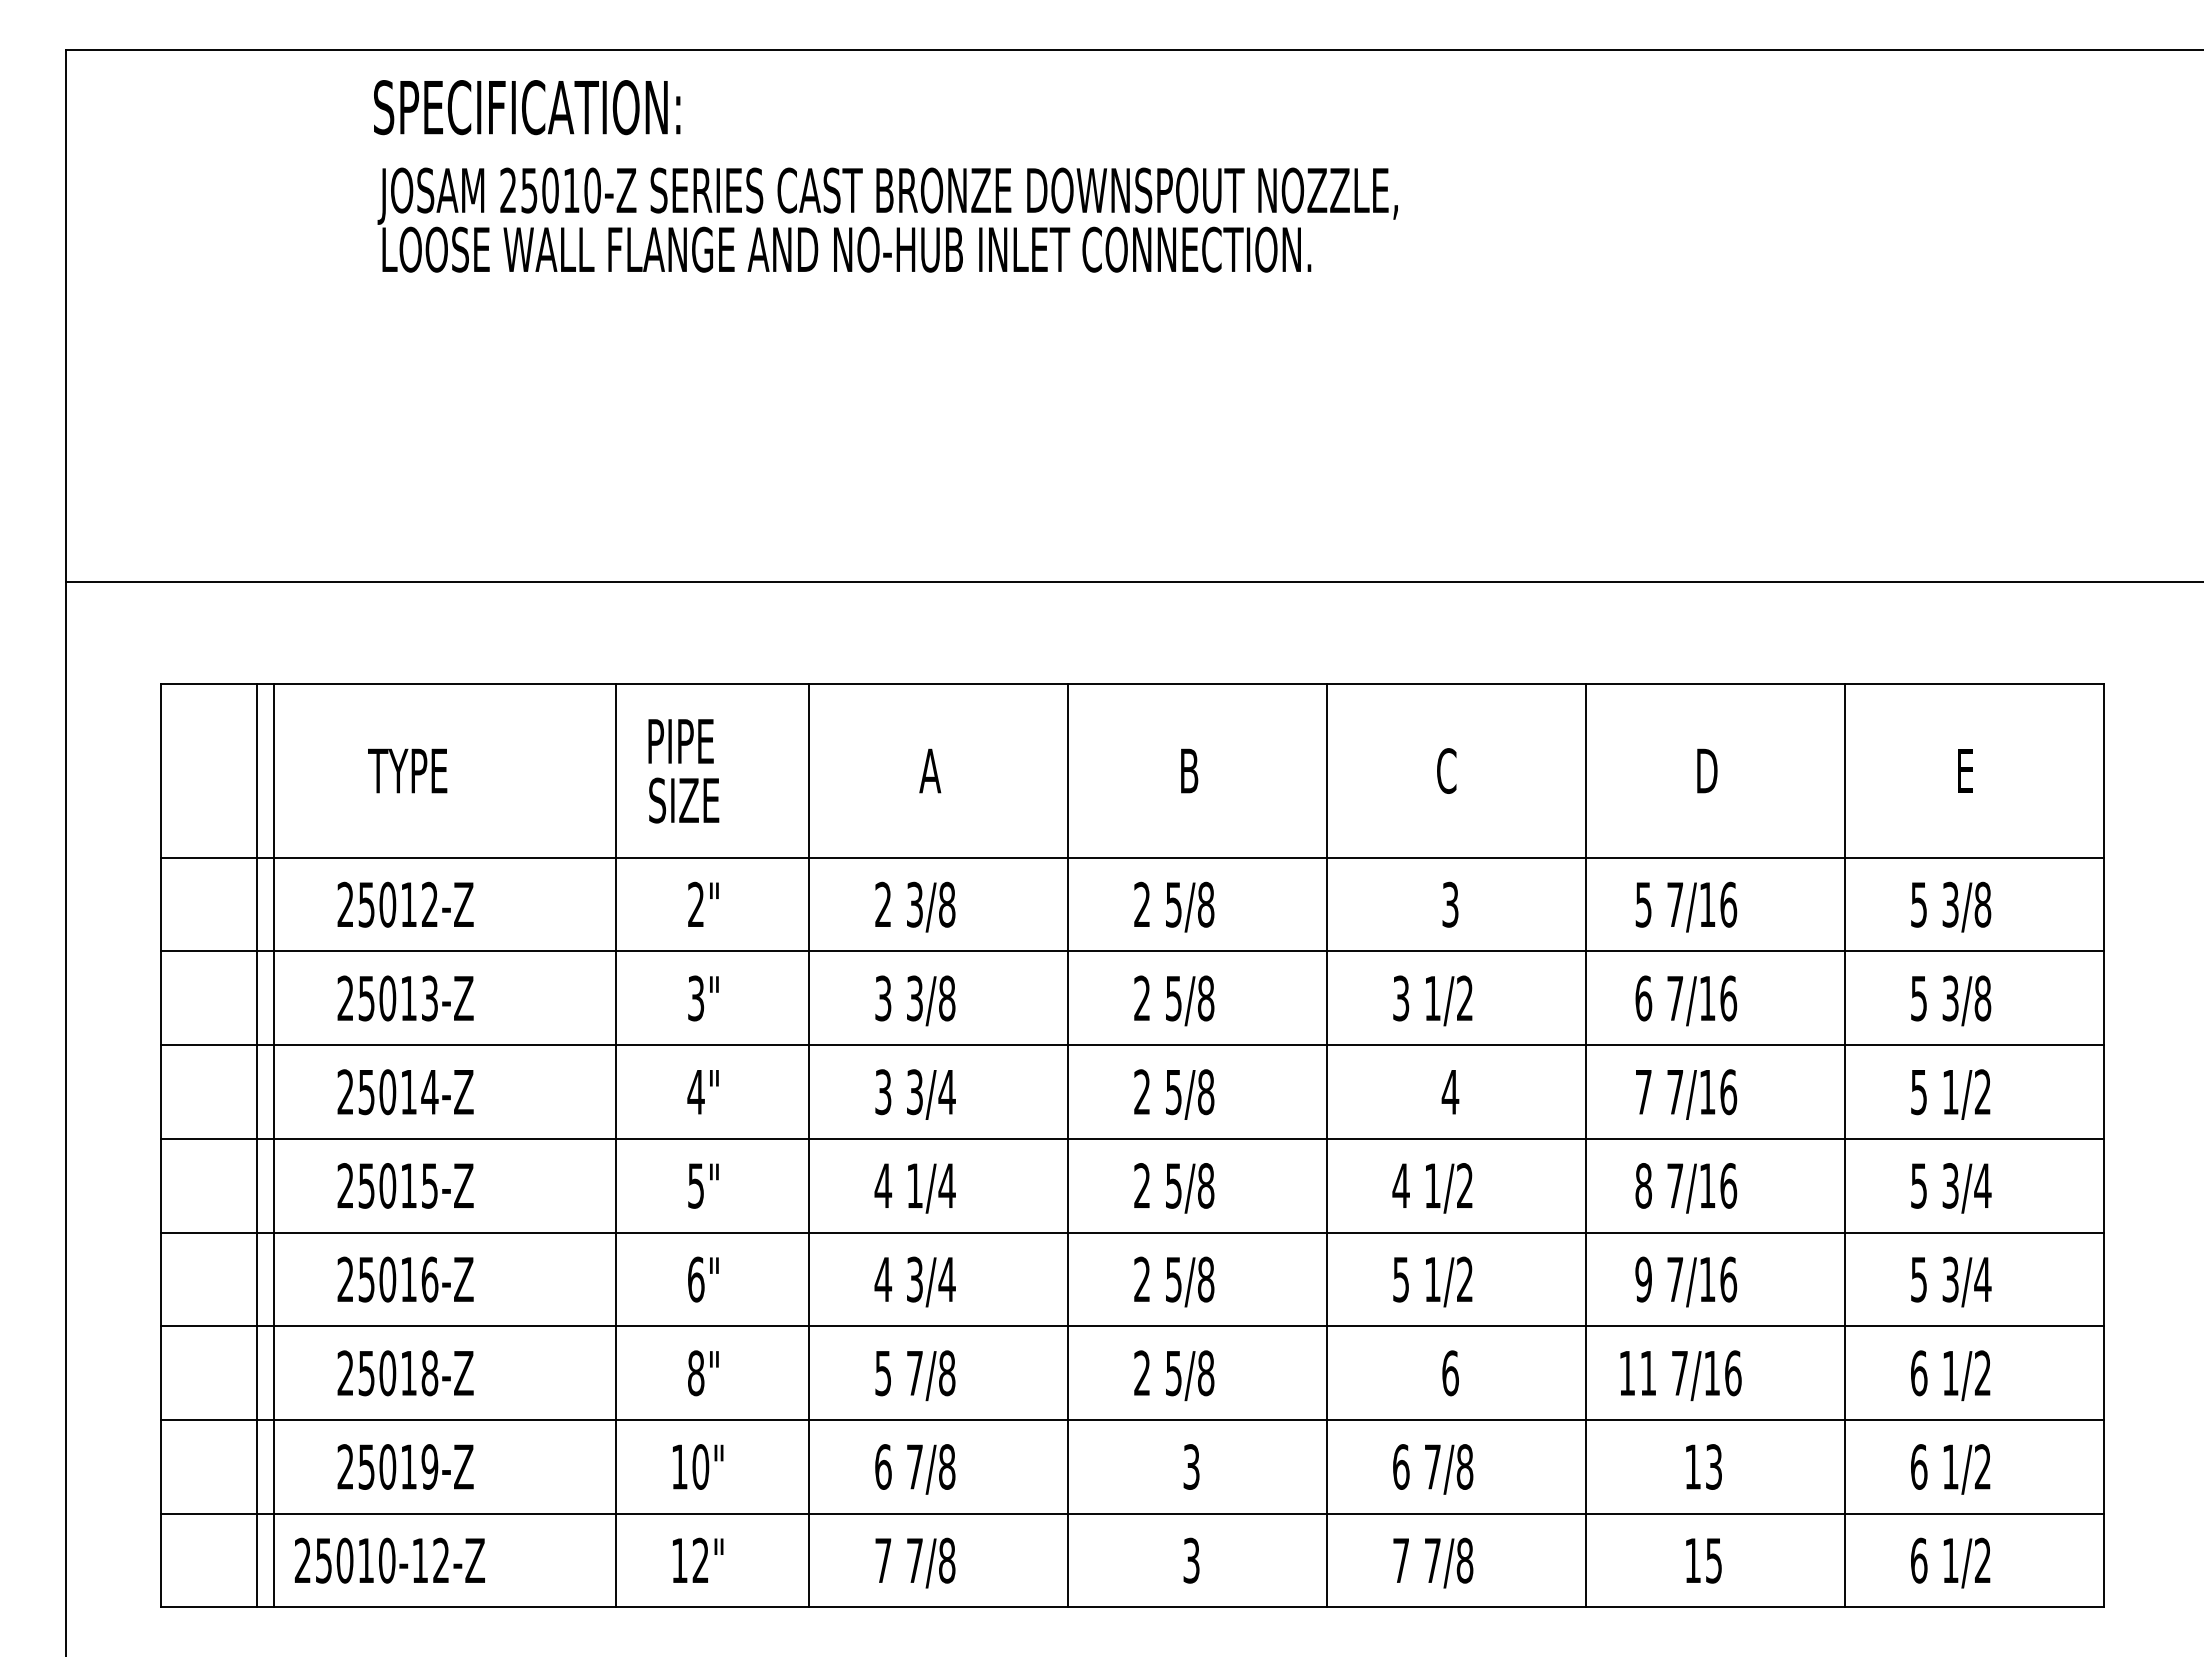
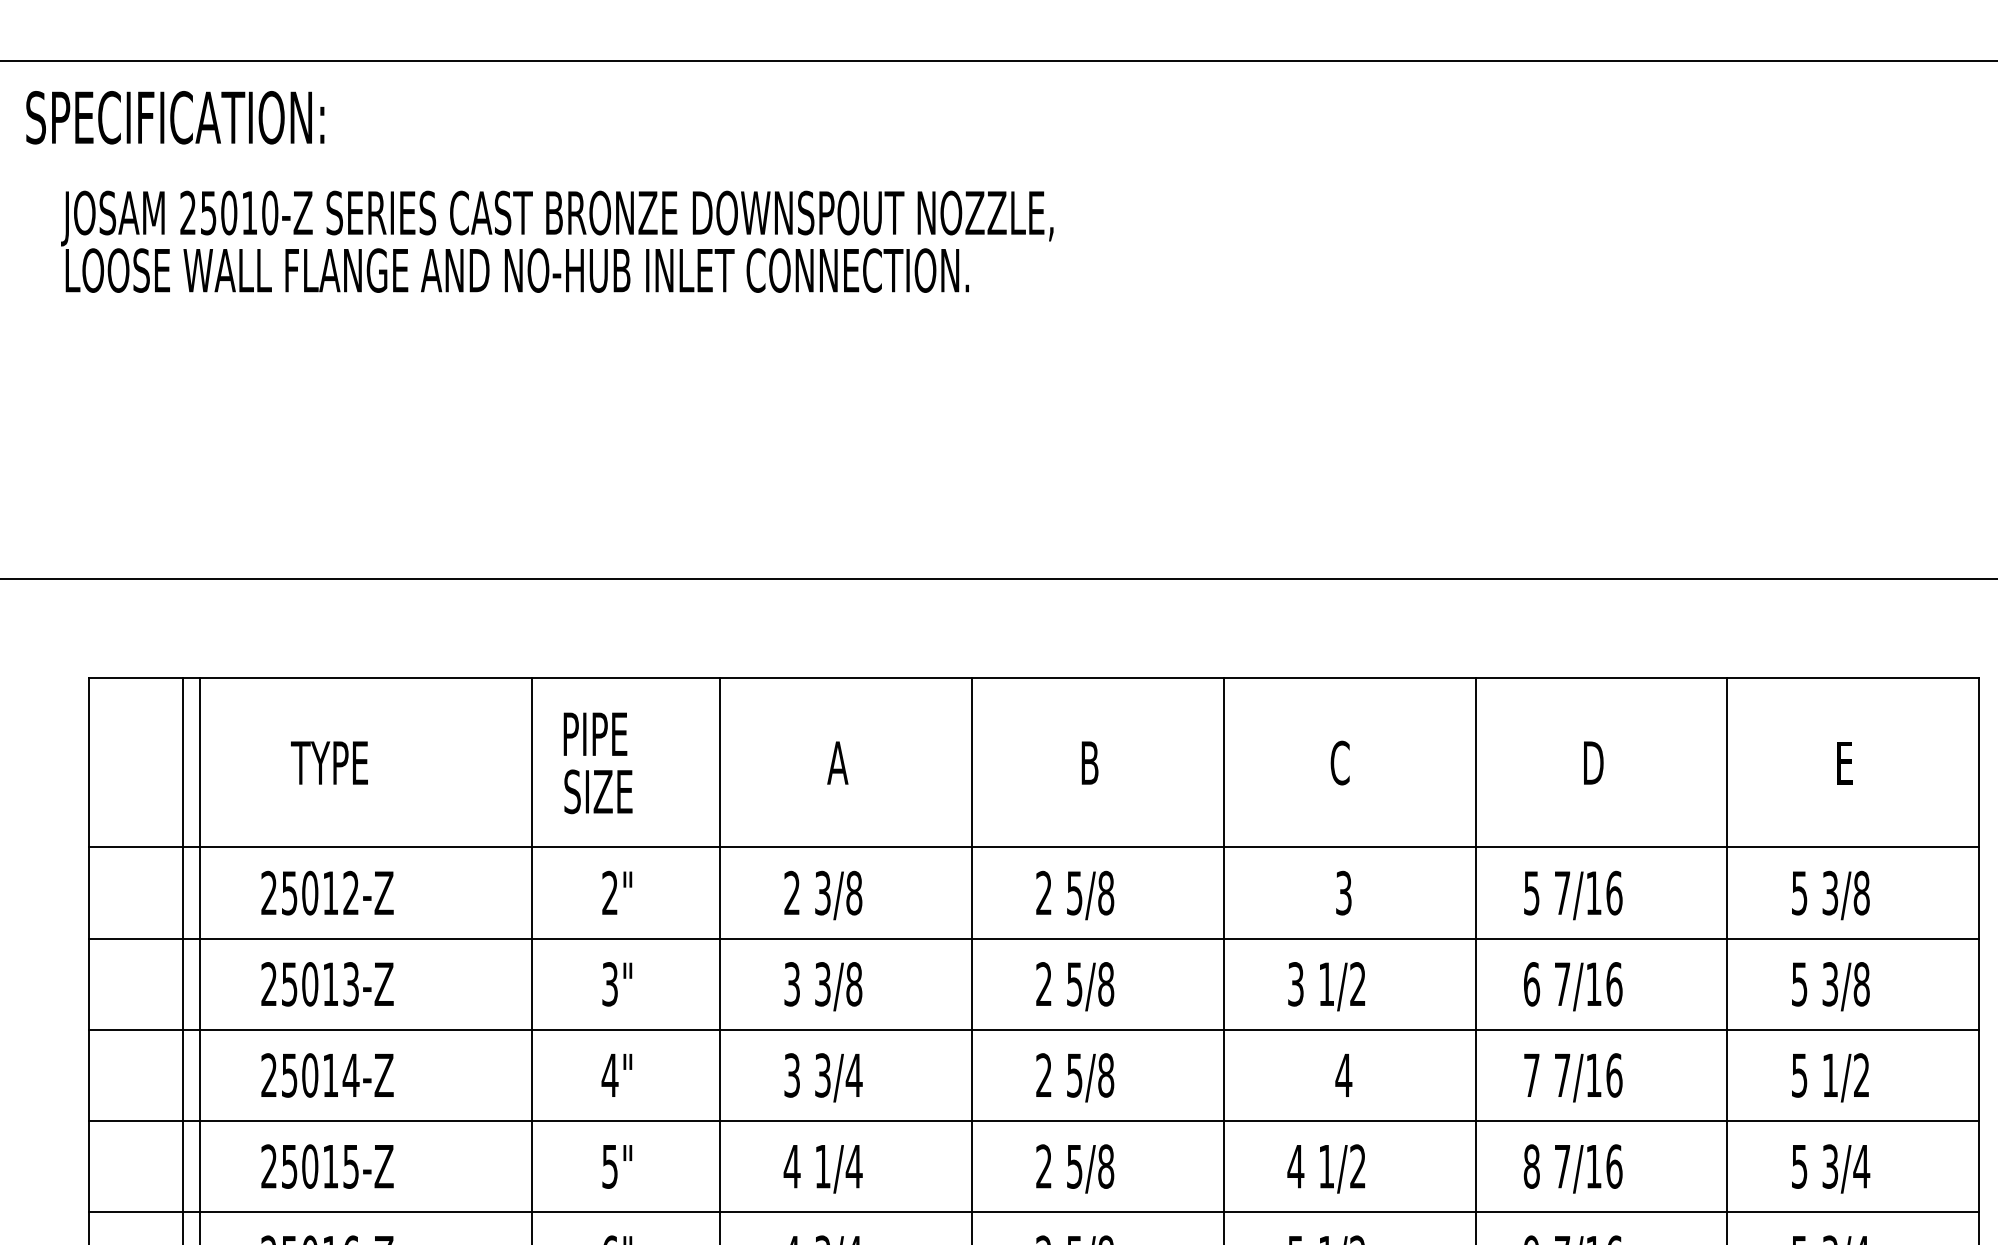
text: (527, 107) -> (175, 117), moved
text: (887, 219) -> (556, 241), moved

